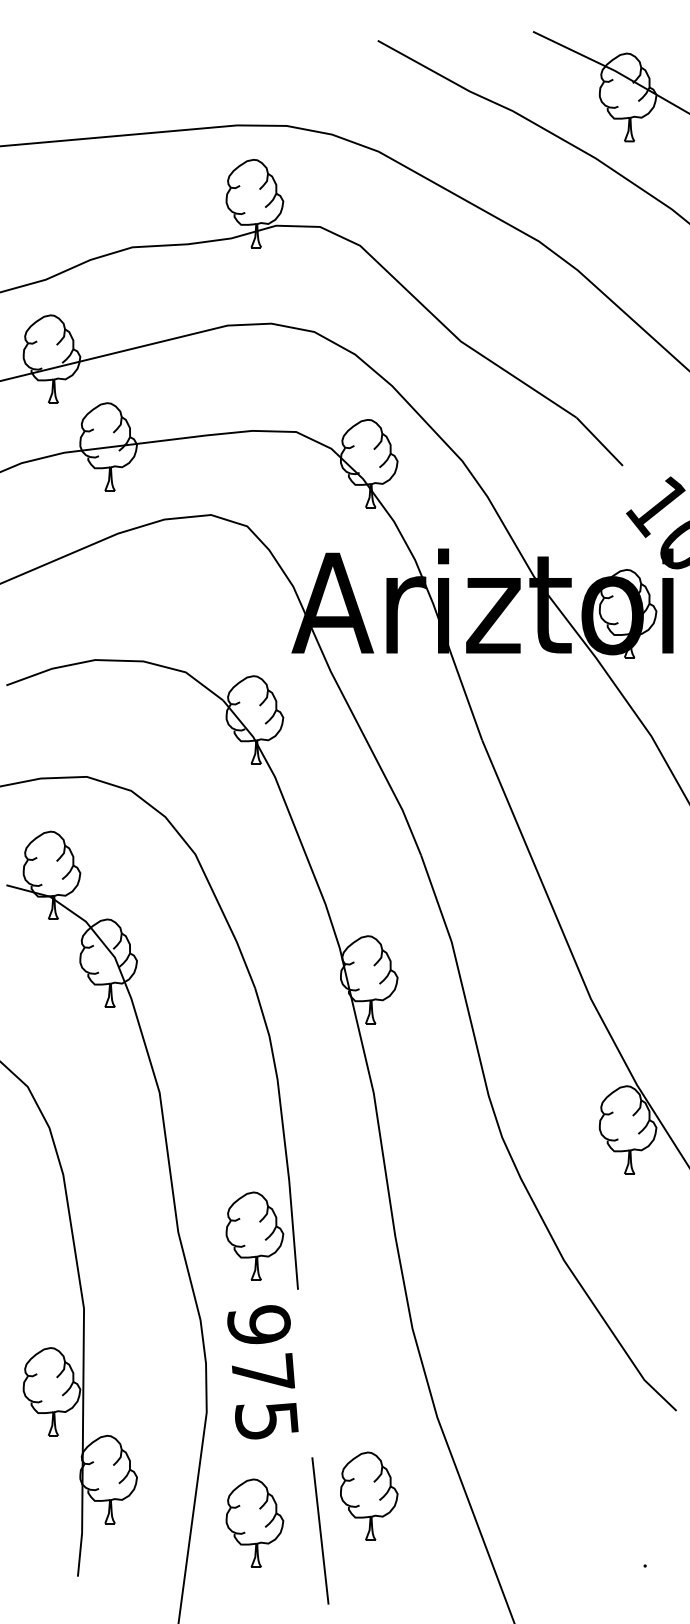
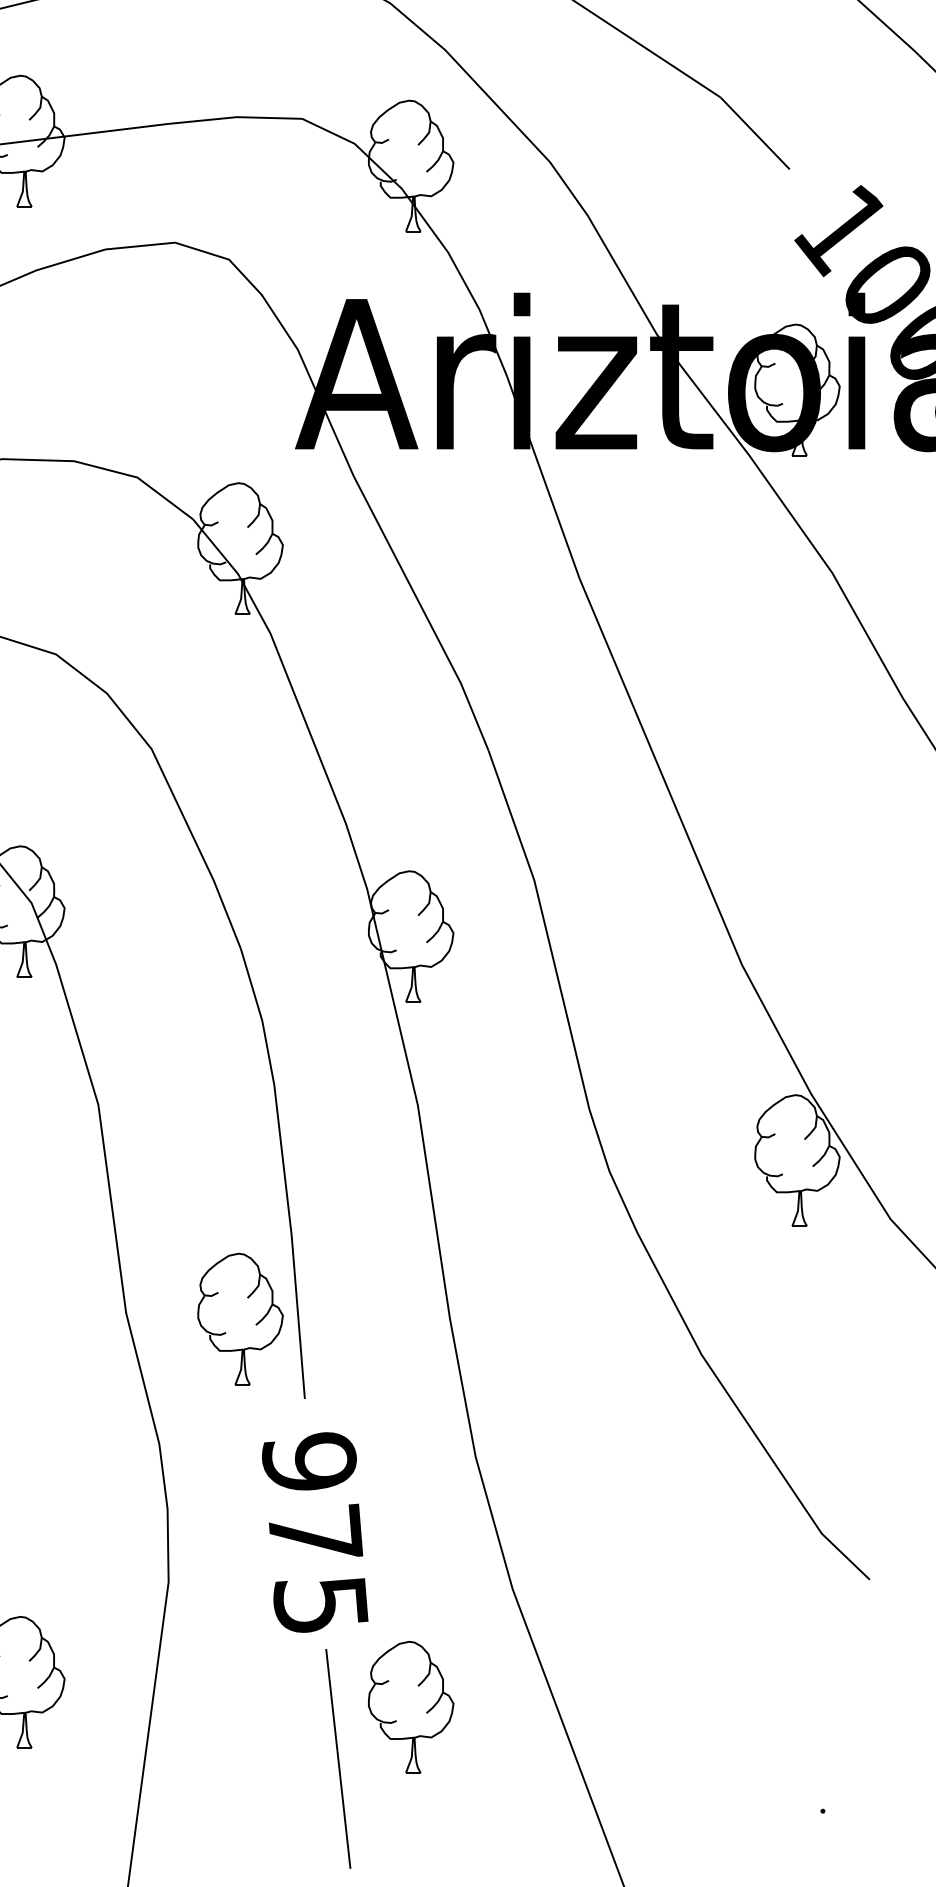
text: (262, 1372) -> (314, 1532), moved
part: (254, 1522) -> (239, 1746), removed

